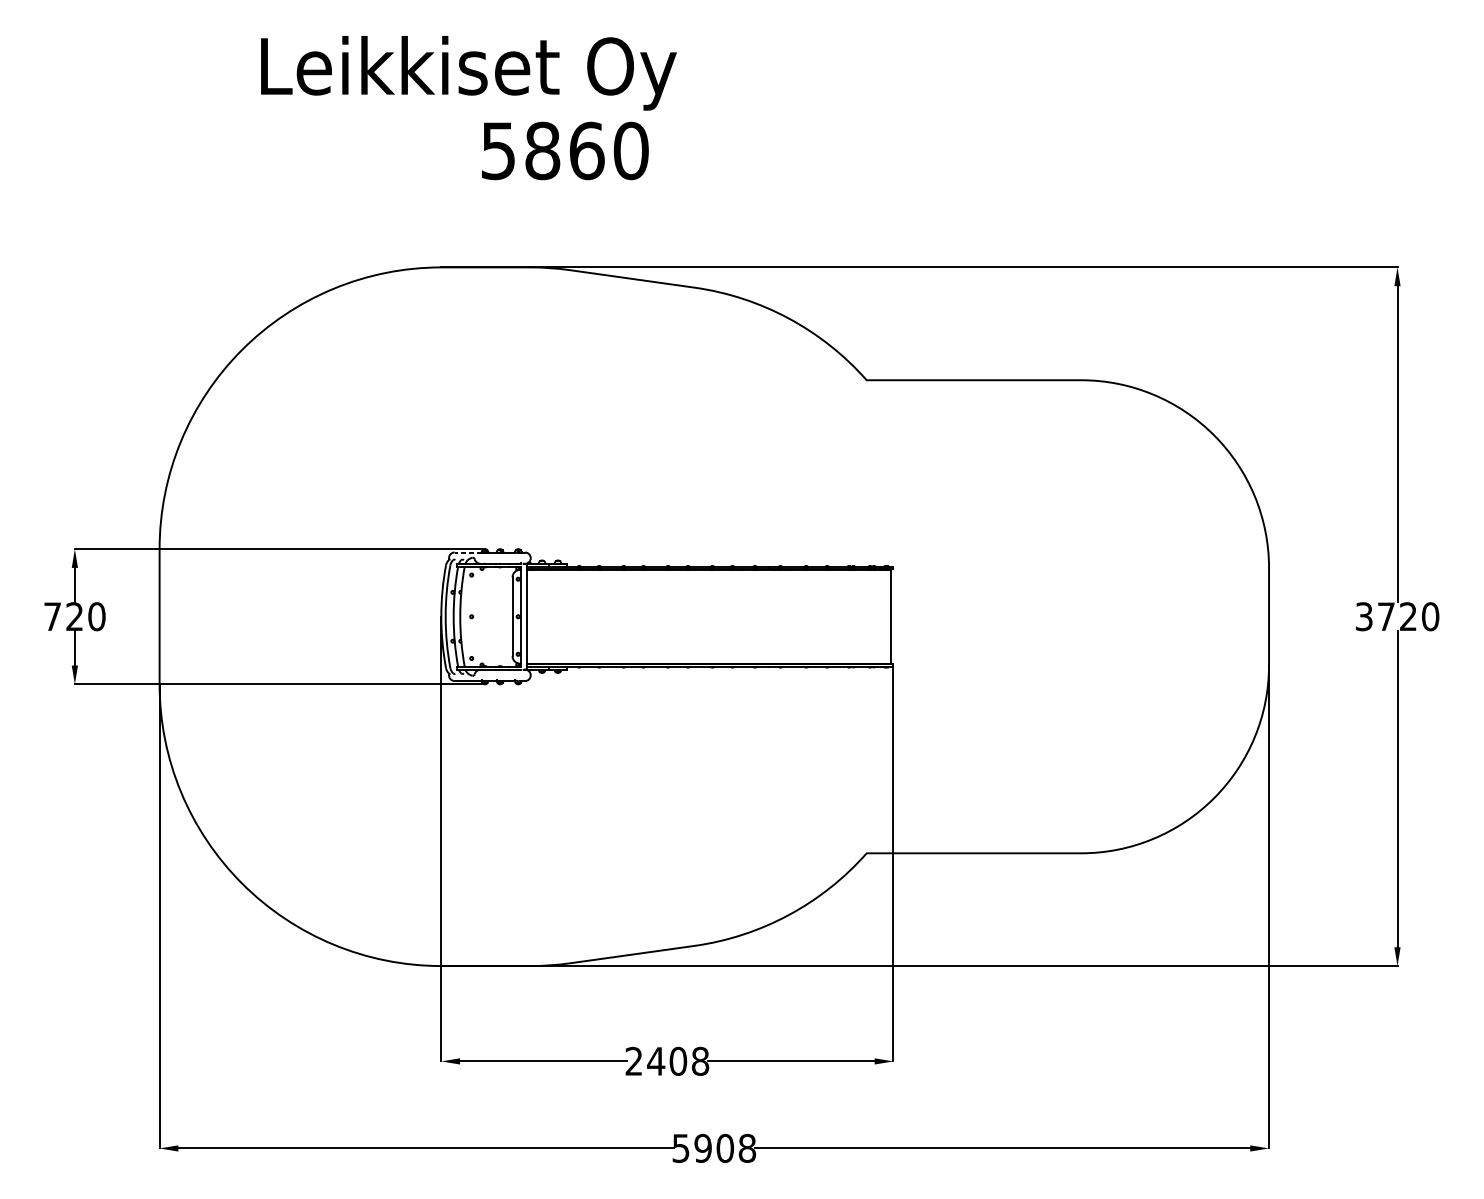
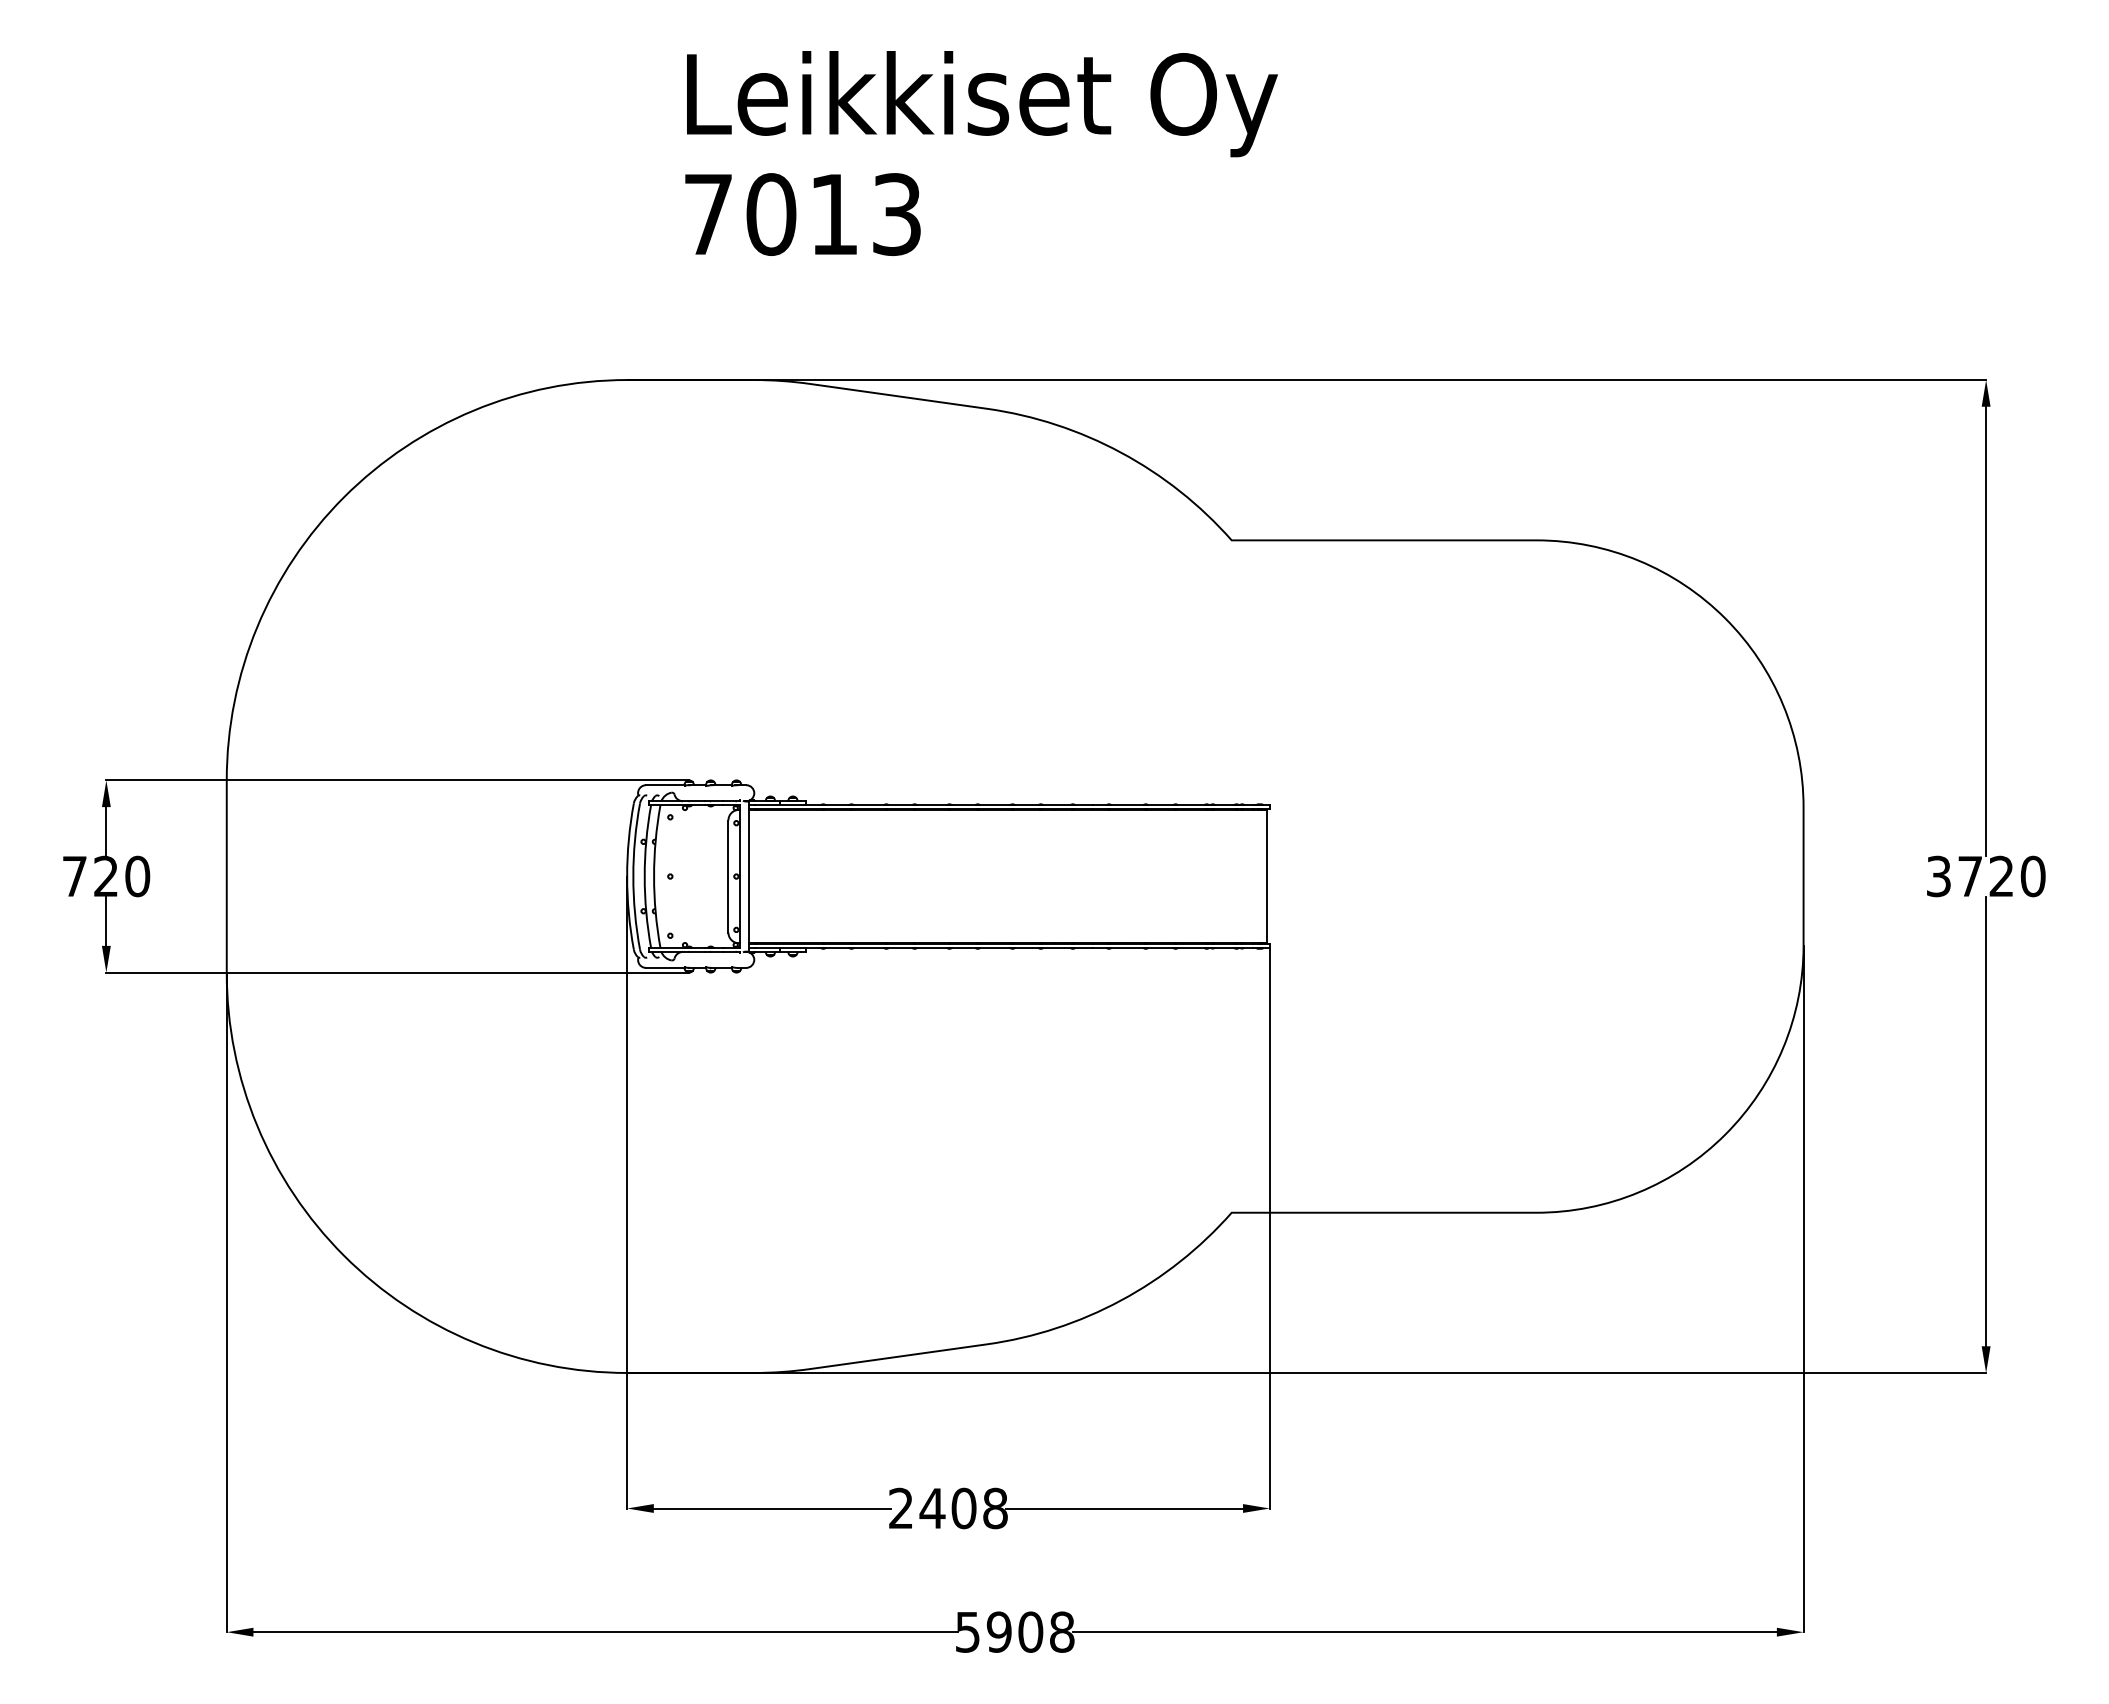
text: (469, 73) -> (982, 104), moved
text: (565, 150) -> (803, 214), 5860 -> 7013
line: (467, 552) -> (664, 785), dashed -> solid

